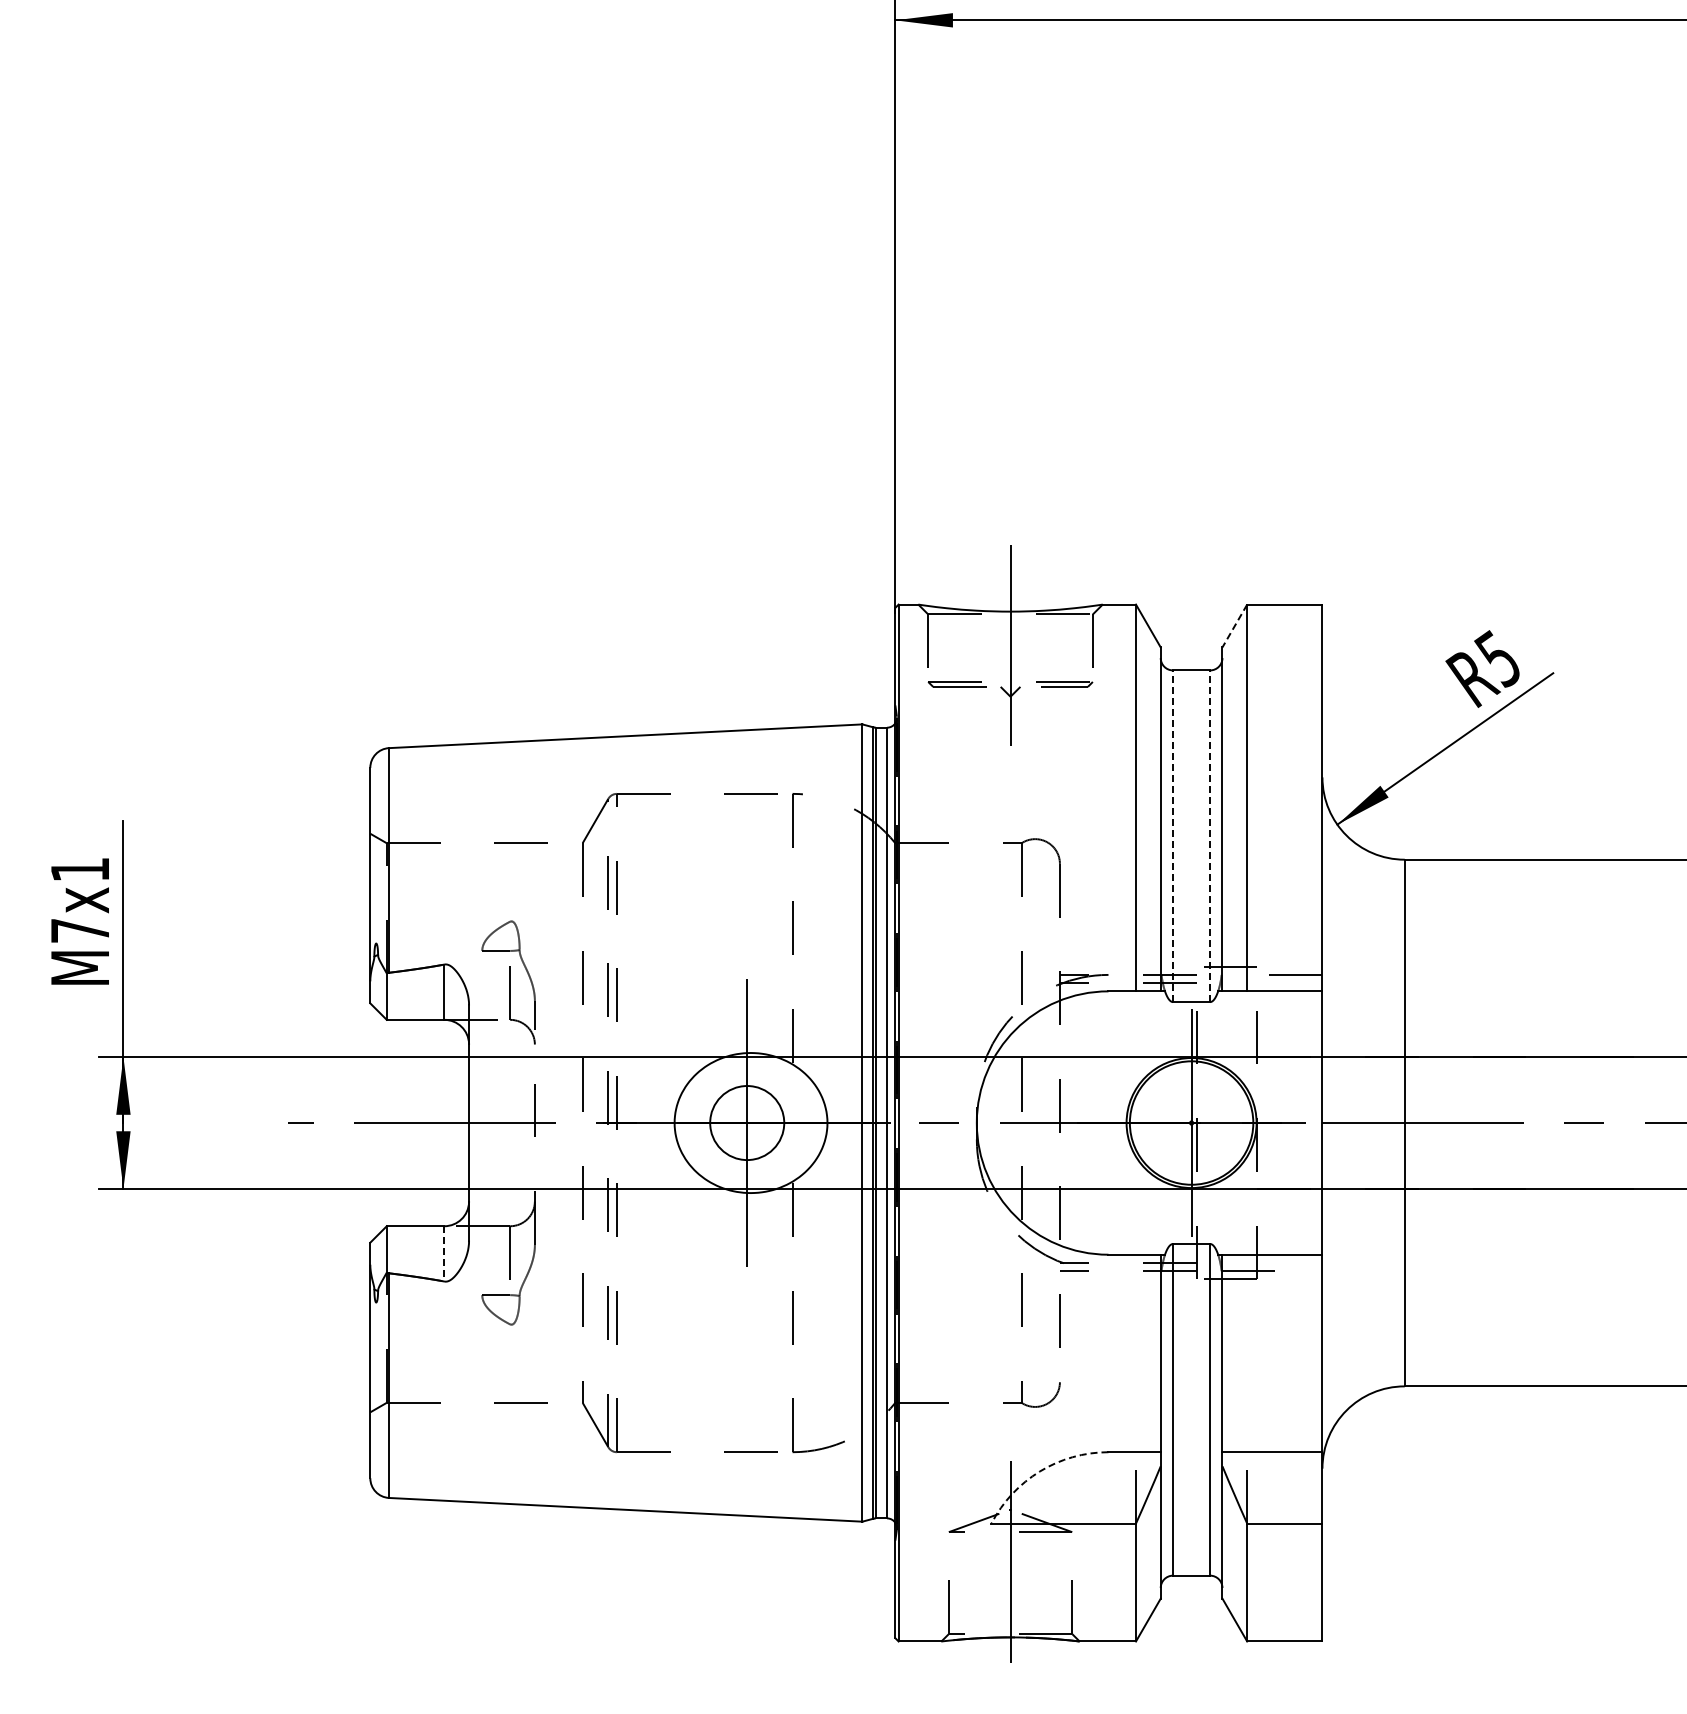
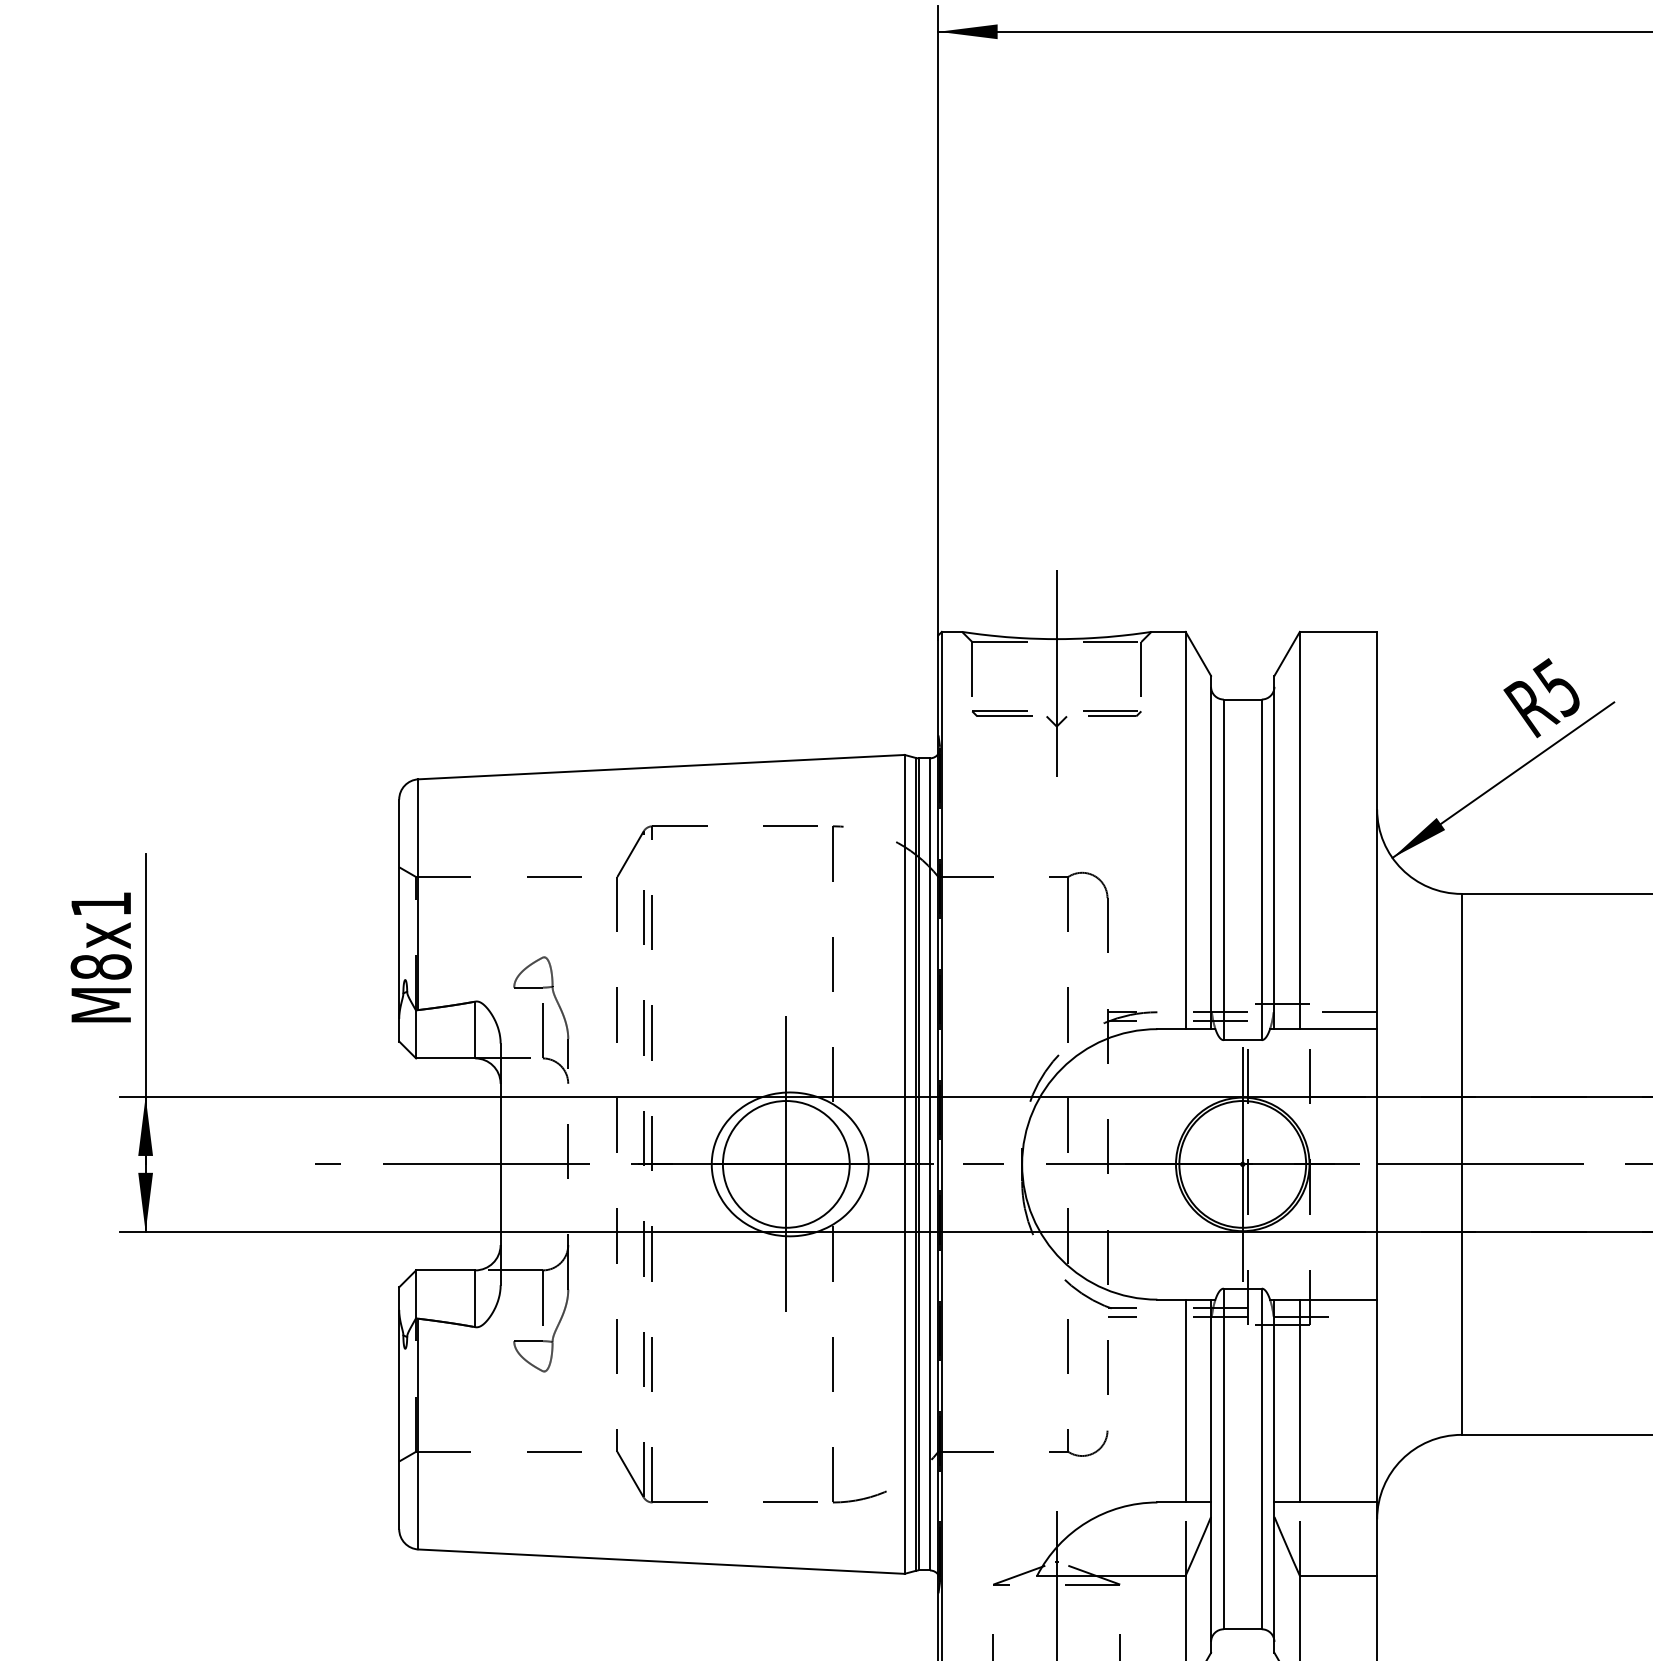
line: (1234, 626) -> (1286, 654), dashed -> solid
line: (1173, 836) -> (1224, 870), dashed -> solid
line: (1210, 836) -> (1262, 870), dashed -> solid
text: (80, 930) -> (101, 966), M7x1 -> M8x1
circle: (746, 1122) -> (785, 1163), size x1.67
line: (444, 1253) -> (475, 1298), dashed -> solid
line: (1136, 1353) -> (1186, 1401), added
line: (1247, 1353) -> (1300, 1401), added
arc: (1039, 1471) -> (1086, 1522), dashed -> solid

